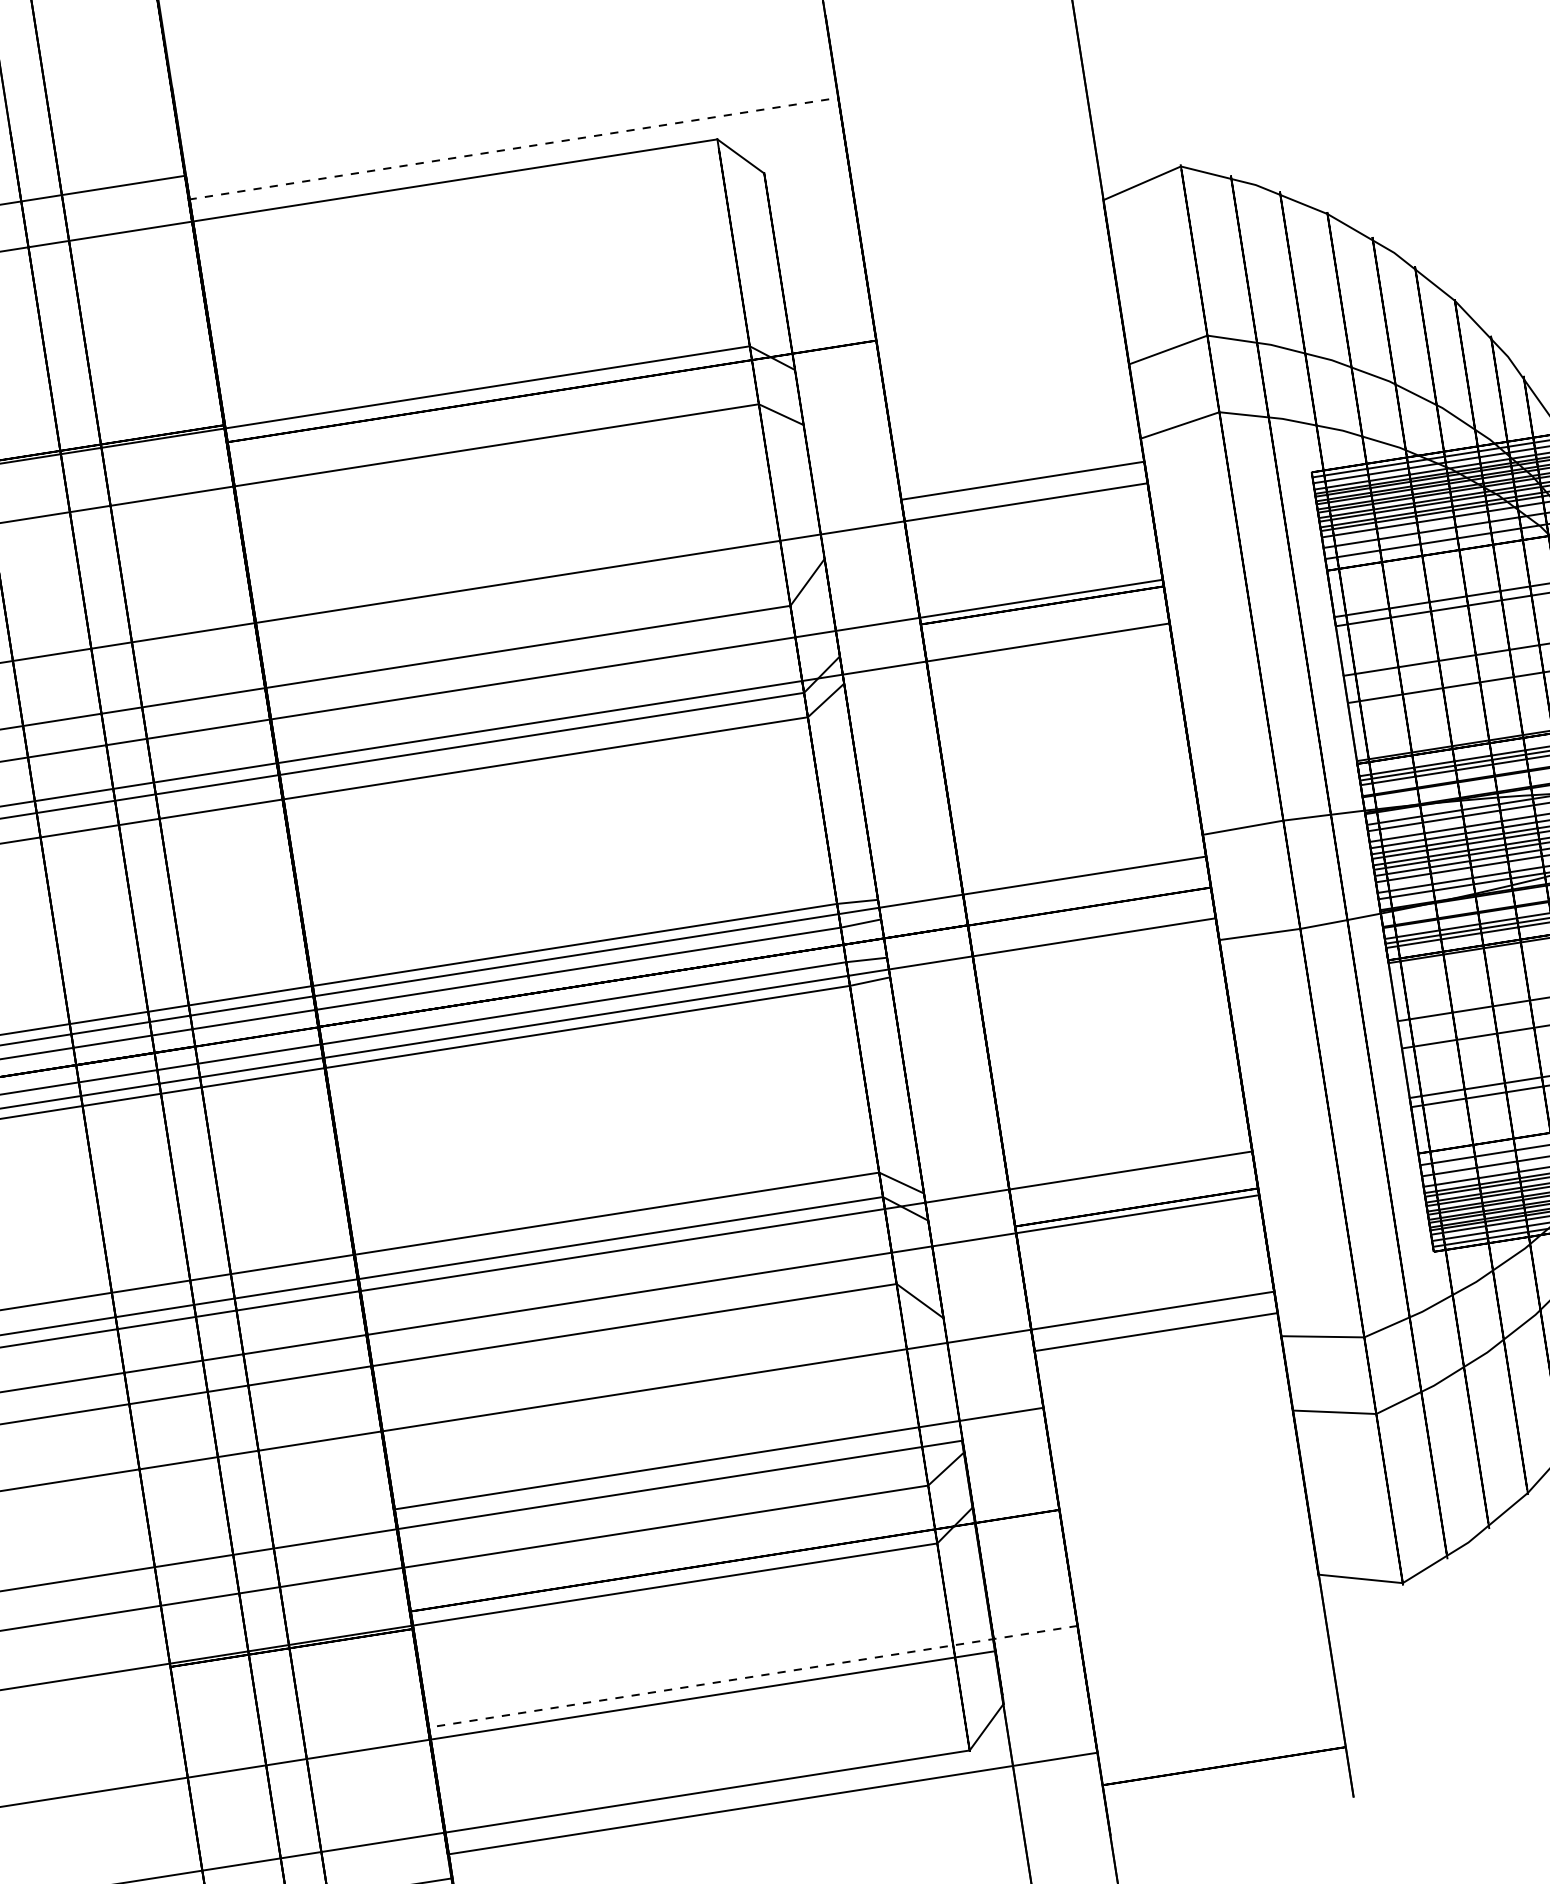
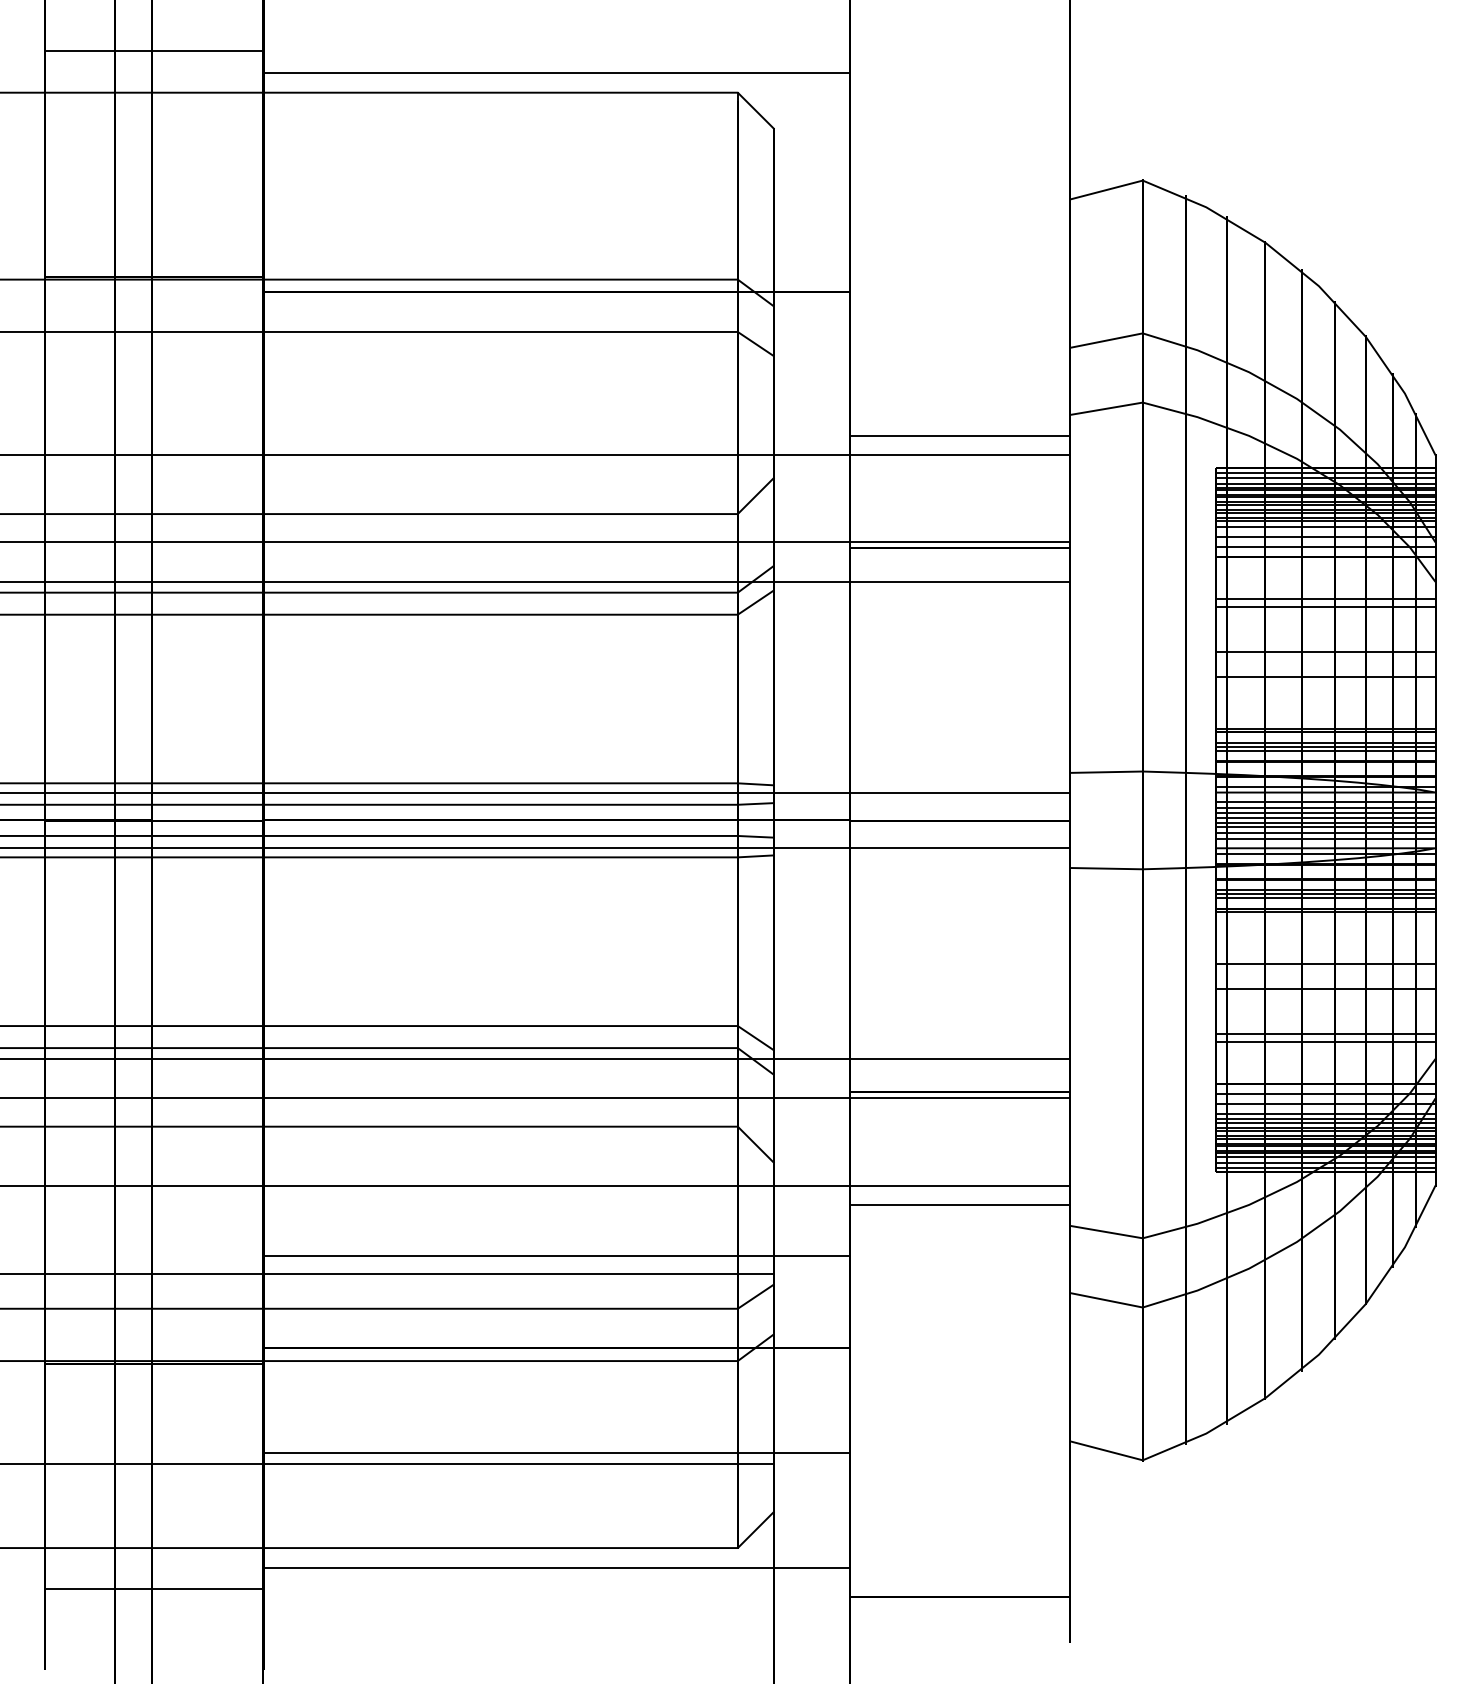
line: (514, 148) -> (557, 72), dashed -> solid
line: (752, 1677) -> (556, 1453), dashed -> solid

